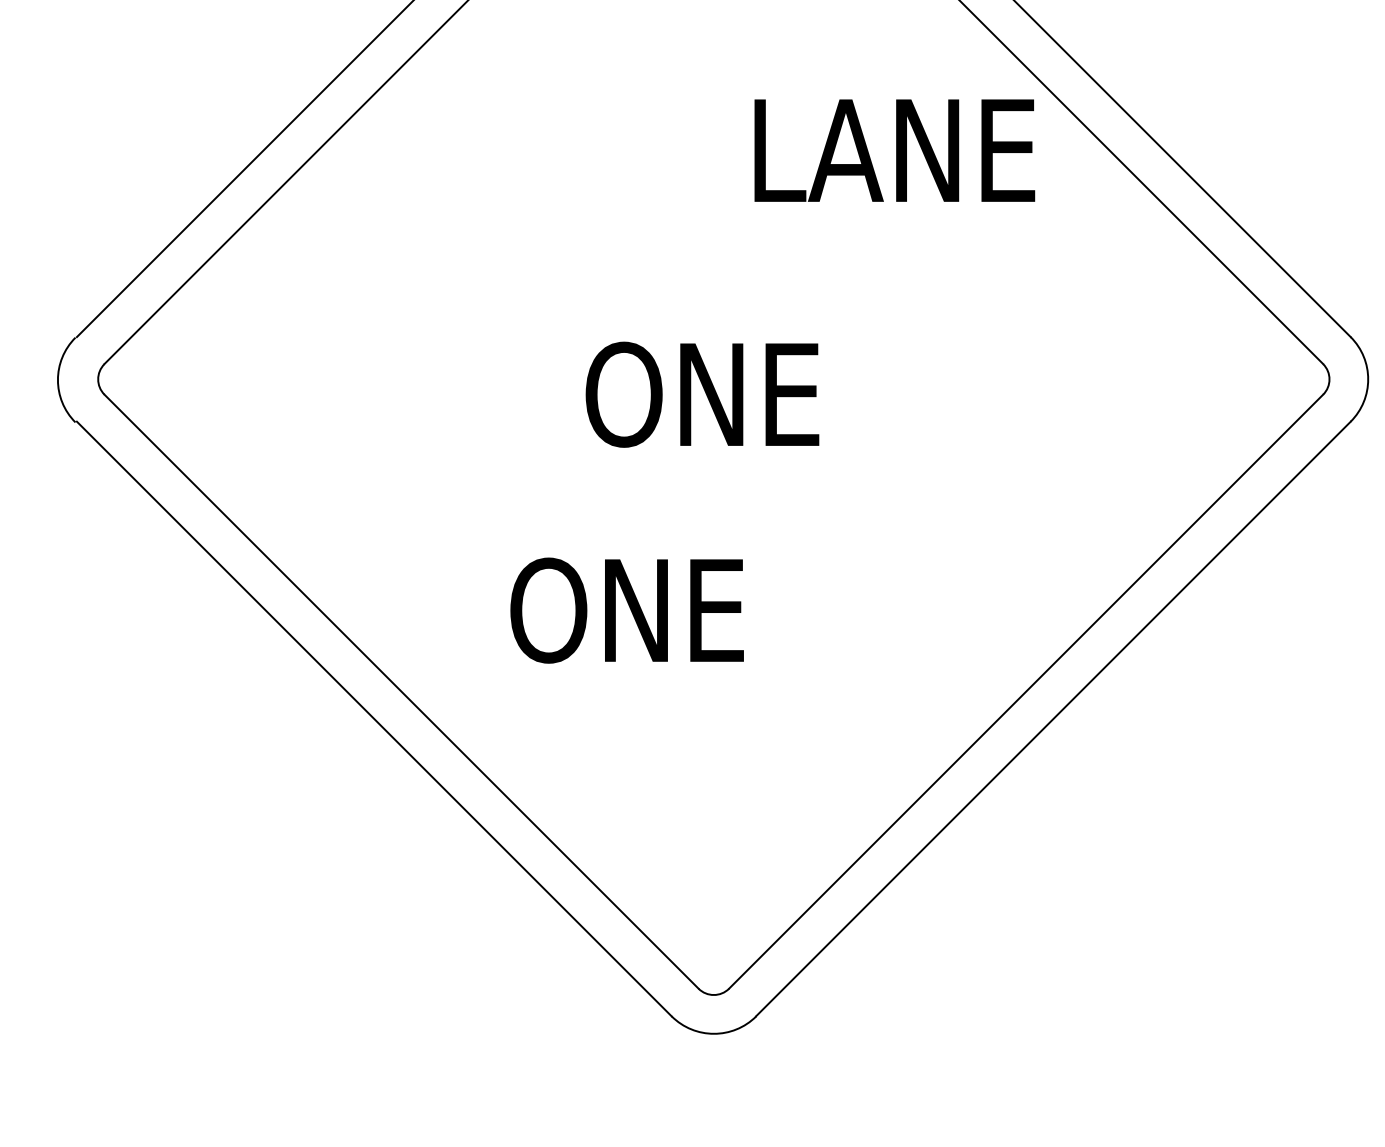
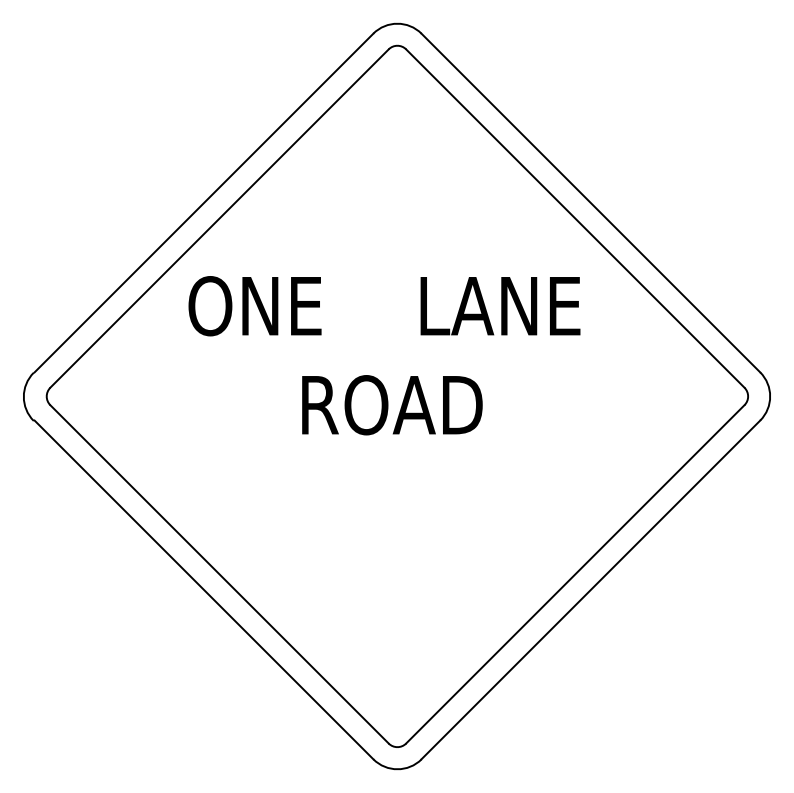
text: (894, 151) -> (500, 306), moved
text: (705, 395) -> (392, 405), ONE -> ROAD
text: (626, 611) -> (254, 306), moved

